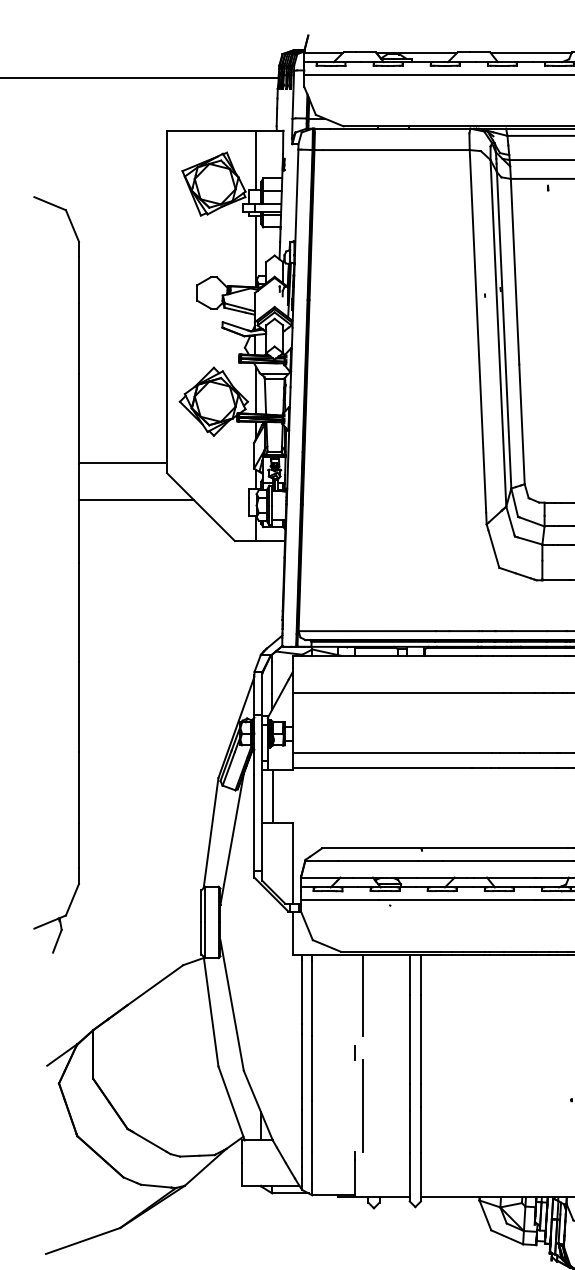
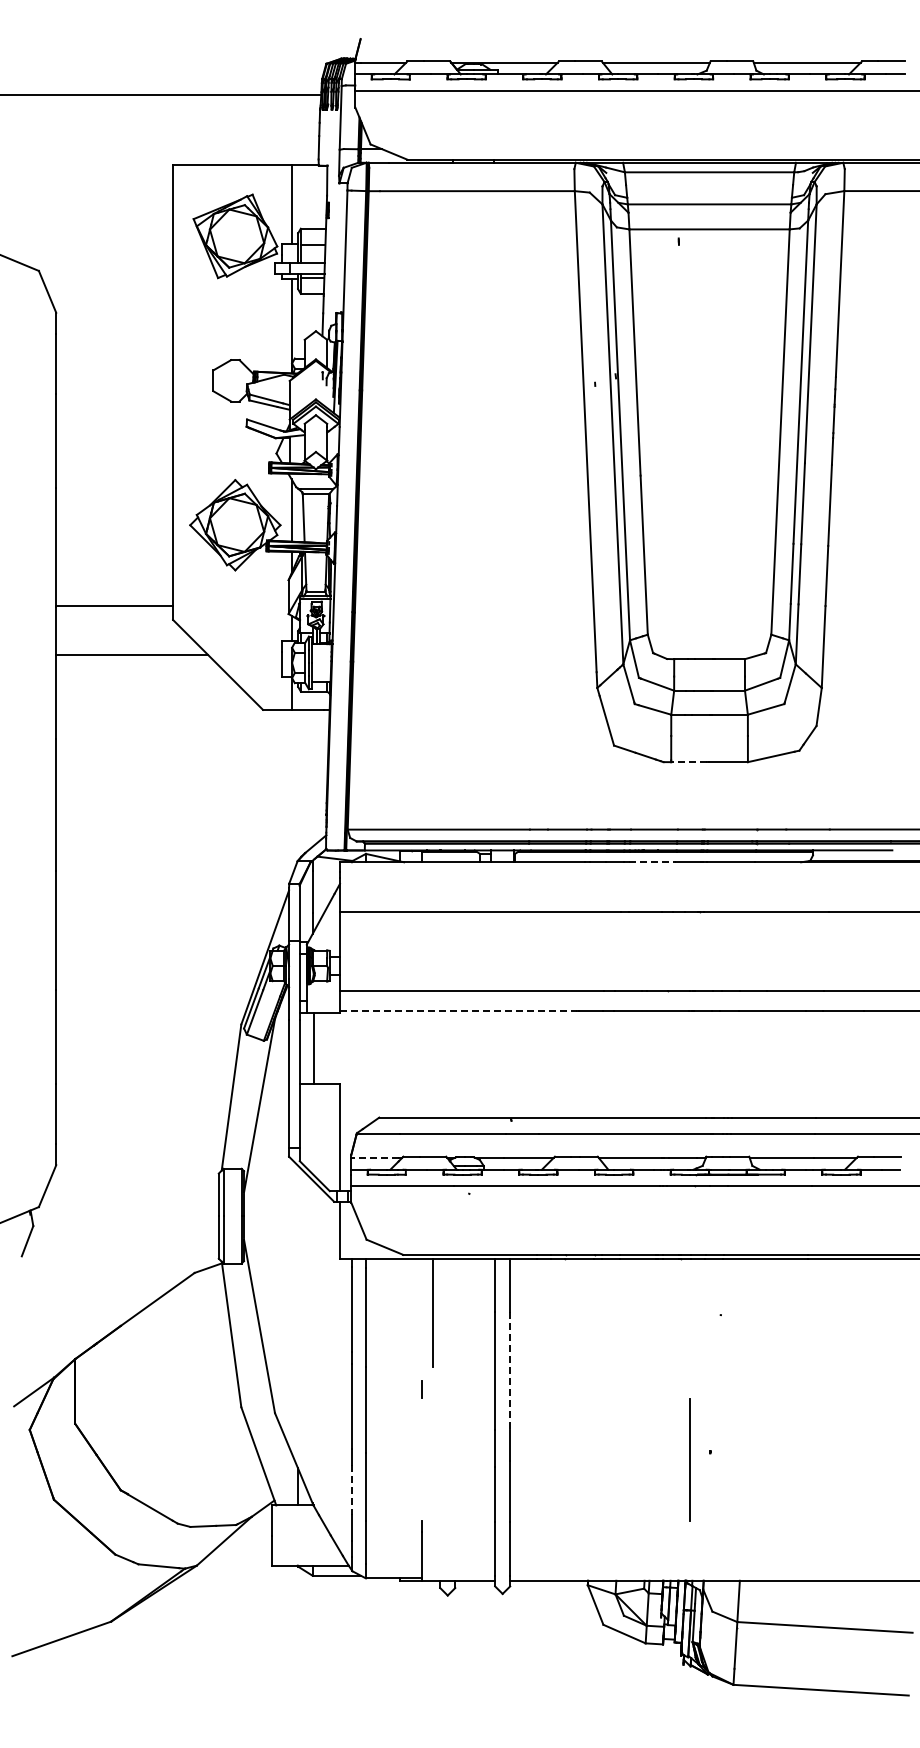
line: (556, 580) -> (689, 762), solid -> dashed
line: (528, 655) -> (652, 862), solid -> dashed
line: (382, 768) -> (458, 1011), solid -> dashed
line: (319, 878) -> (375, 1157), solid -> dashed
line: (421, 1039) -> (510, 1371), solid -> dashed
line: (362, 1105) -> (689, 1459), moved
line: (302, 1129) -> (352, 1490), solid -> dashed

